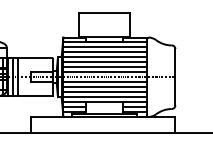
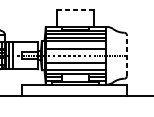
line: (104, 13) -> (75, 9), solid -> dashed
line: (104, 62) -> (75, 45), removed
line: (104, 72) -> (75, 52), removed
line: (175, 76) -> (126, 55), solid -> dashed
line: (104, 82) -> (75, 59), removed
line: (104, 92) -> (75, 66), removed

